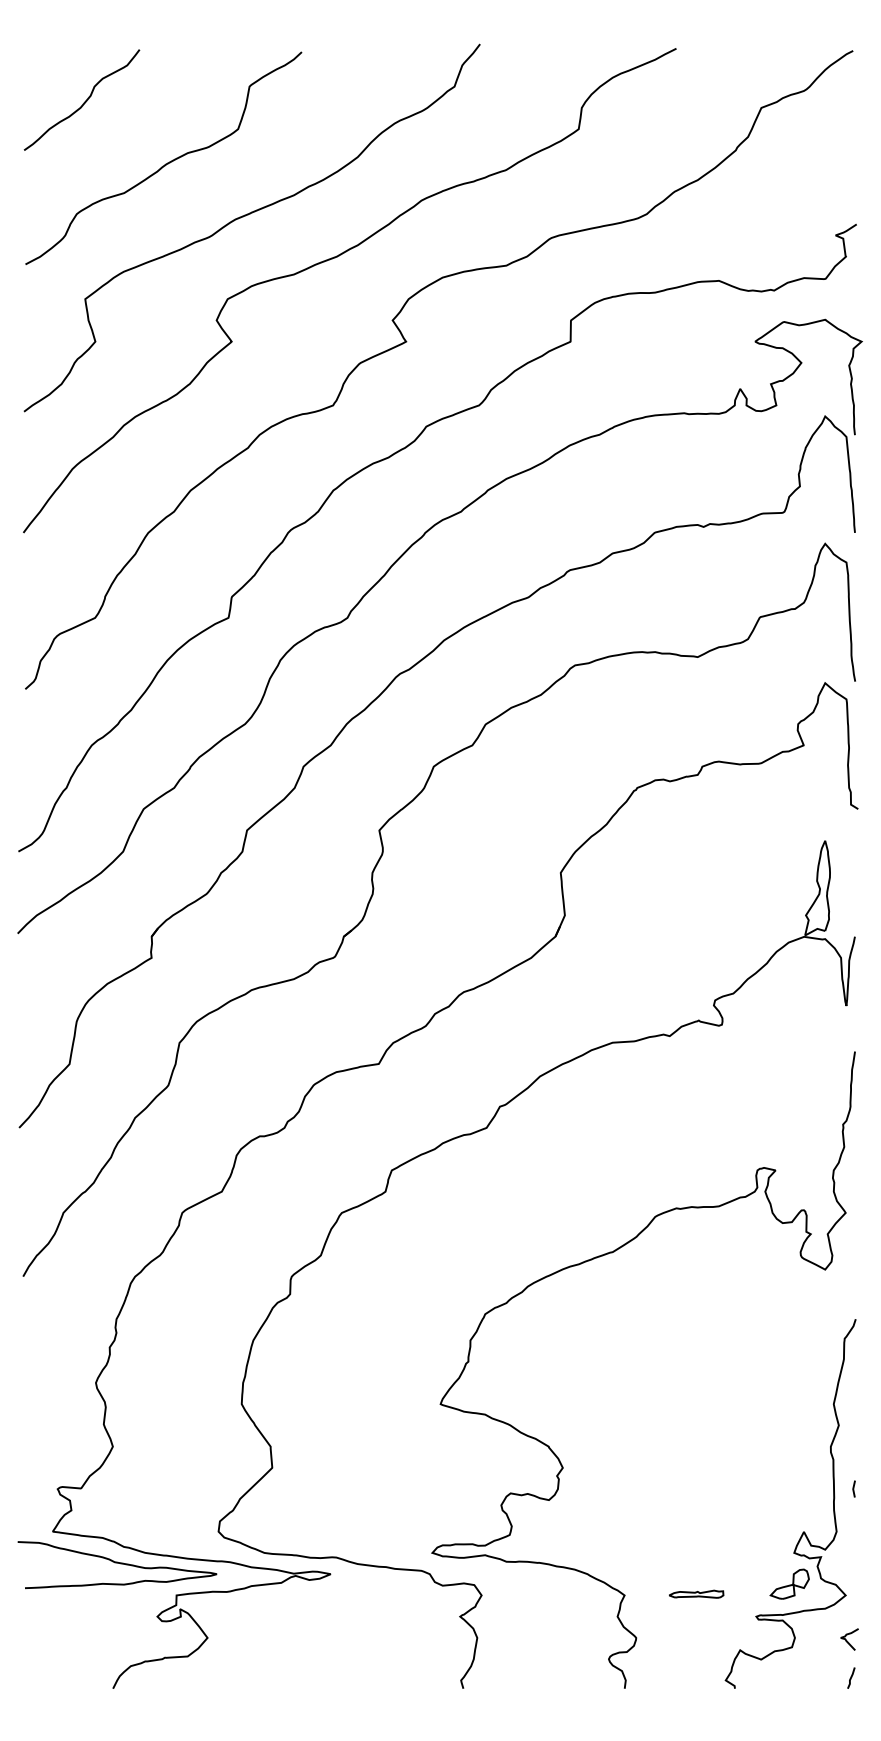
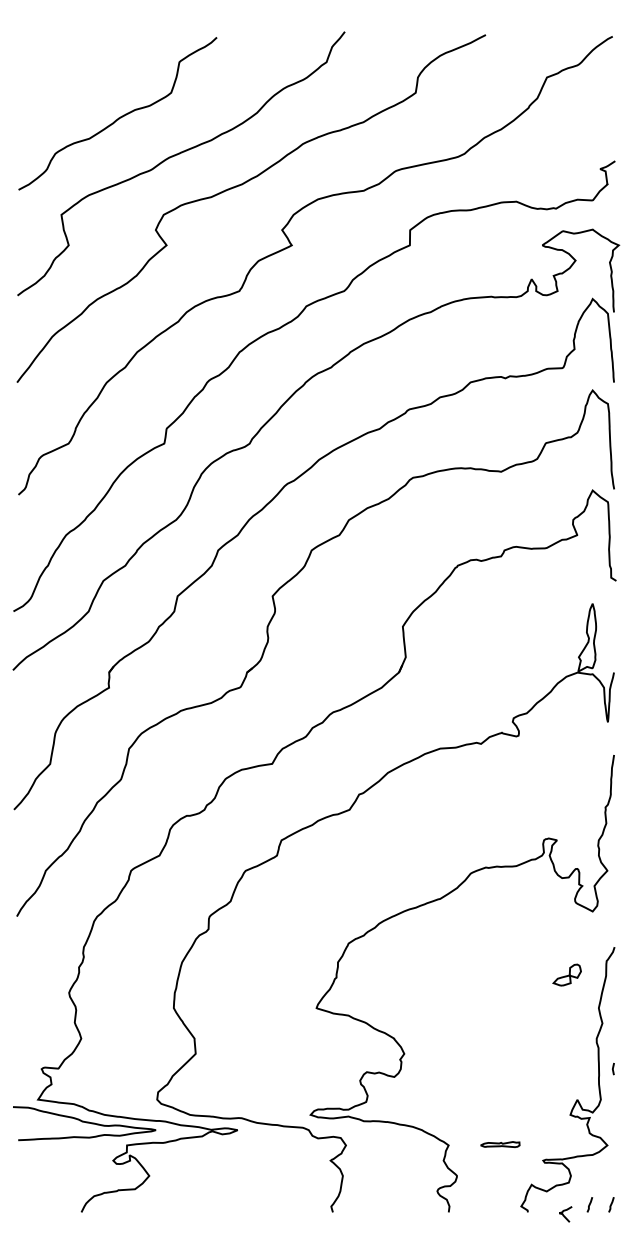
curve: (84, 101) -> (60, 72), removed
part: (789, 1583) -> (567, 974), moved
curve: (847, 1640) -> (564, 1215), moved
line: (821, 1677) -> (590, 1204), added

